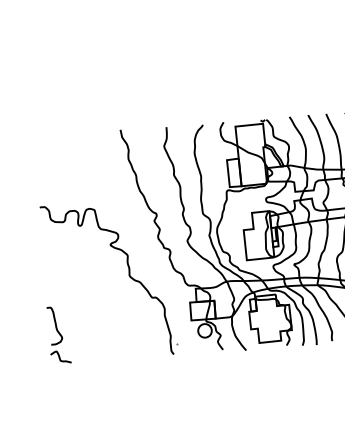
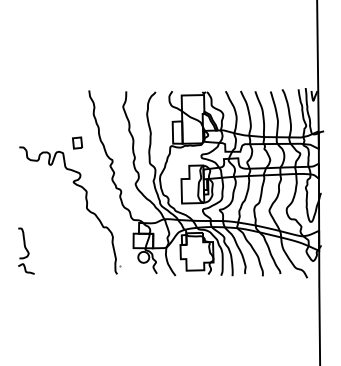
part: (111, 195) -> (77, 142), added

